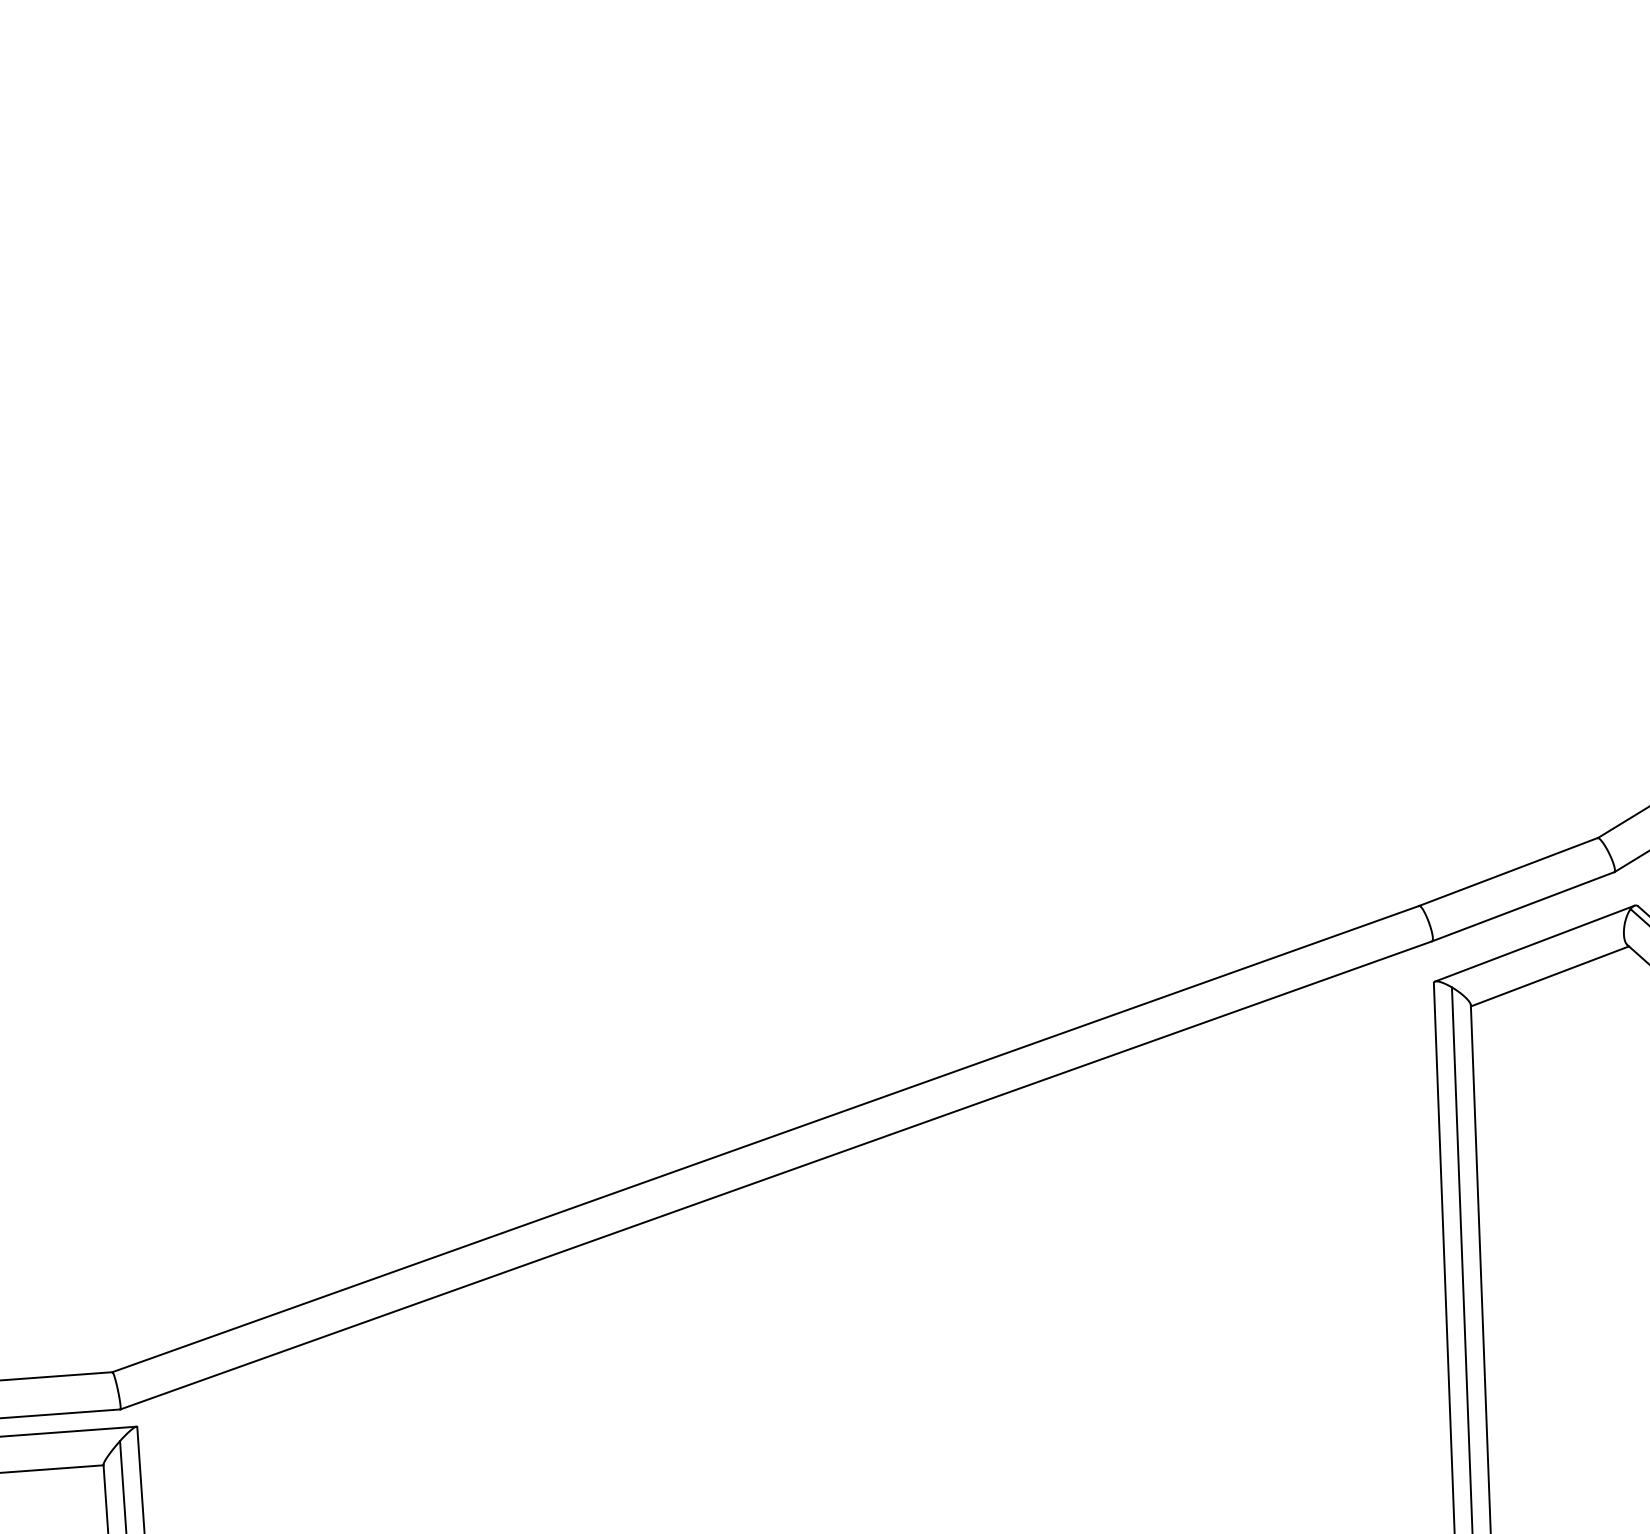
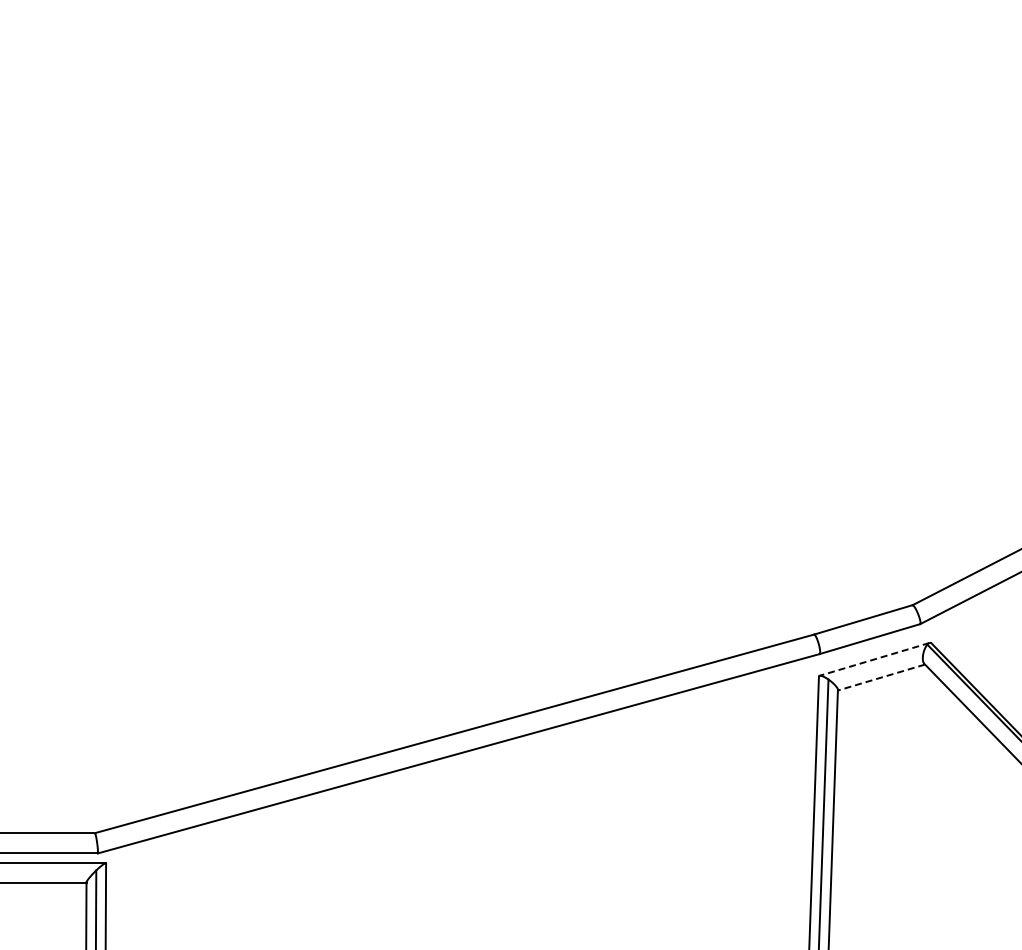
line: (1534, 943) -> (874, 659), solid -> dashed
line: (1548, 976) -> (880, 677), solid -> dashed

